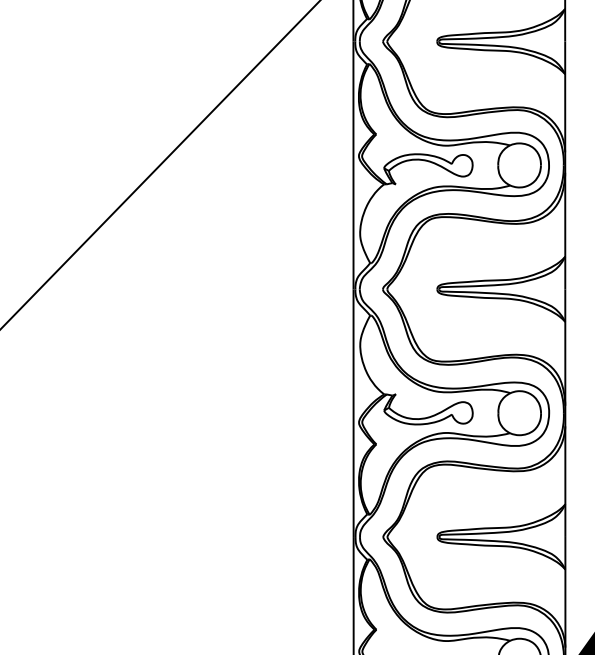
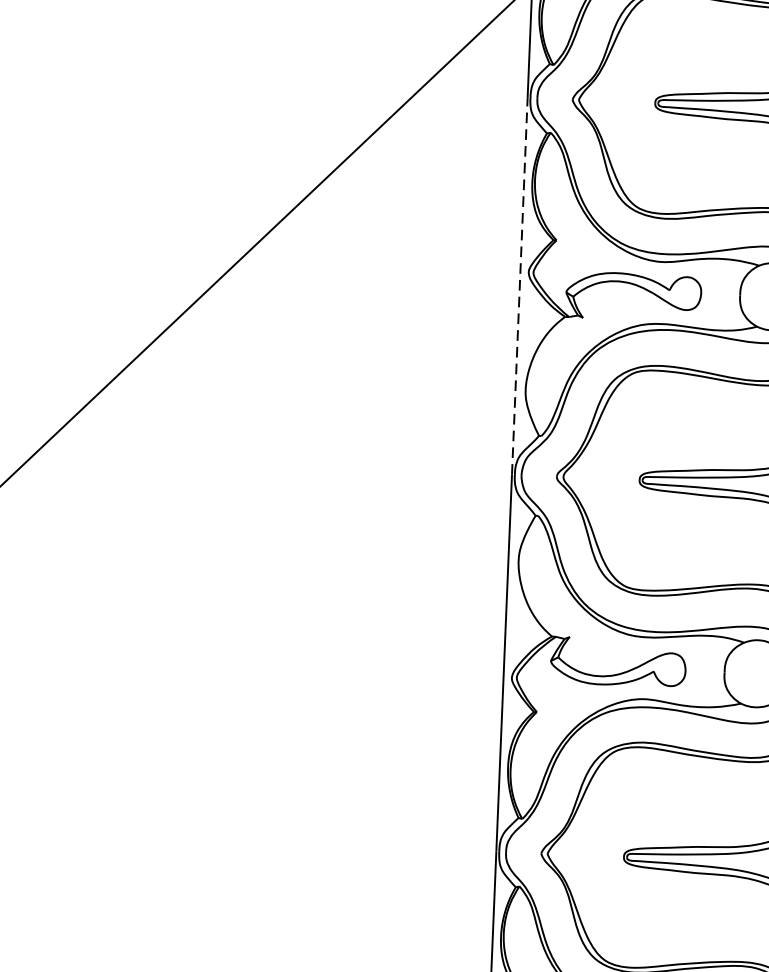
line: (353, 165) -> (519, 286), solid -> dashed

